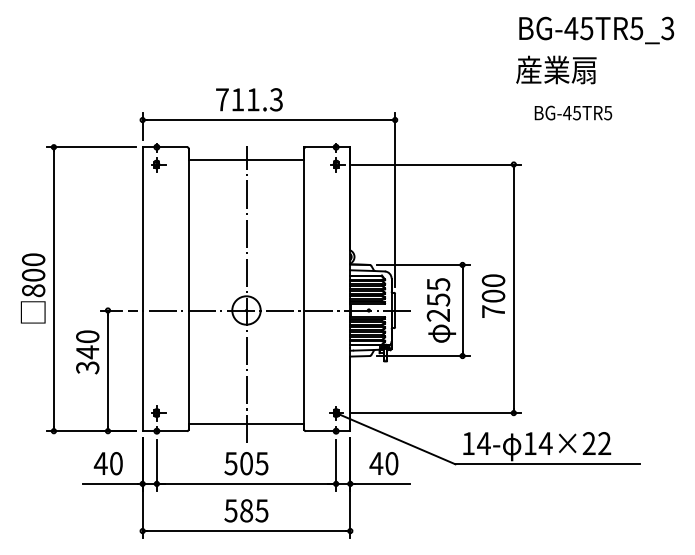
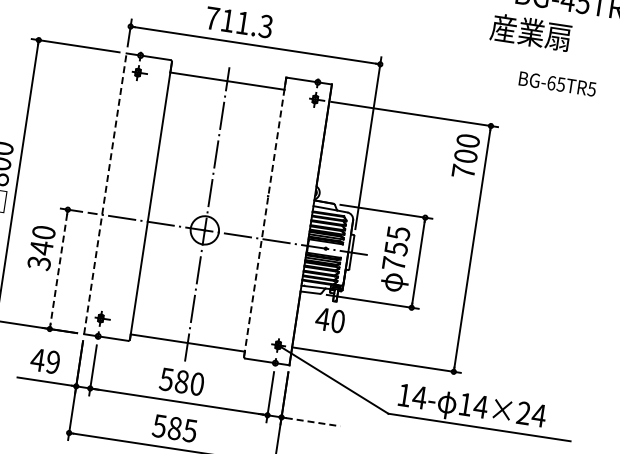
text: (556, 69) -> (531, 31), moved
text: (567, 112) -> (551, 82), BG-45TR5 -> BG-65TR5
line: (304, 287) -> (265, 216), solid -> dashed
line: (142, 289) -> (105, 194), solid -> dashed
text: (493, 295) -> (465, 155), moved
text: (437, 315) -> (392, 263), 255 -> 755
line: (107, 371) -> (58, 269), solid -> dashed
text: (604, 443) -> (538, 415), 14×22 -> 14×24
text: (116, 463) -> (53, 362), 40 -> 49
text: (254, 463) -> (189, 382), 505 -> 580
text: (383, 463) -> (329, 320), moved
line: (382, 483) -> (313, 421), solid -> dashed

